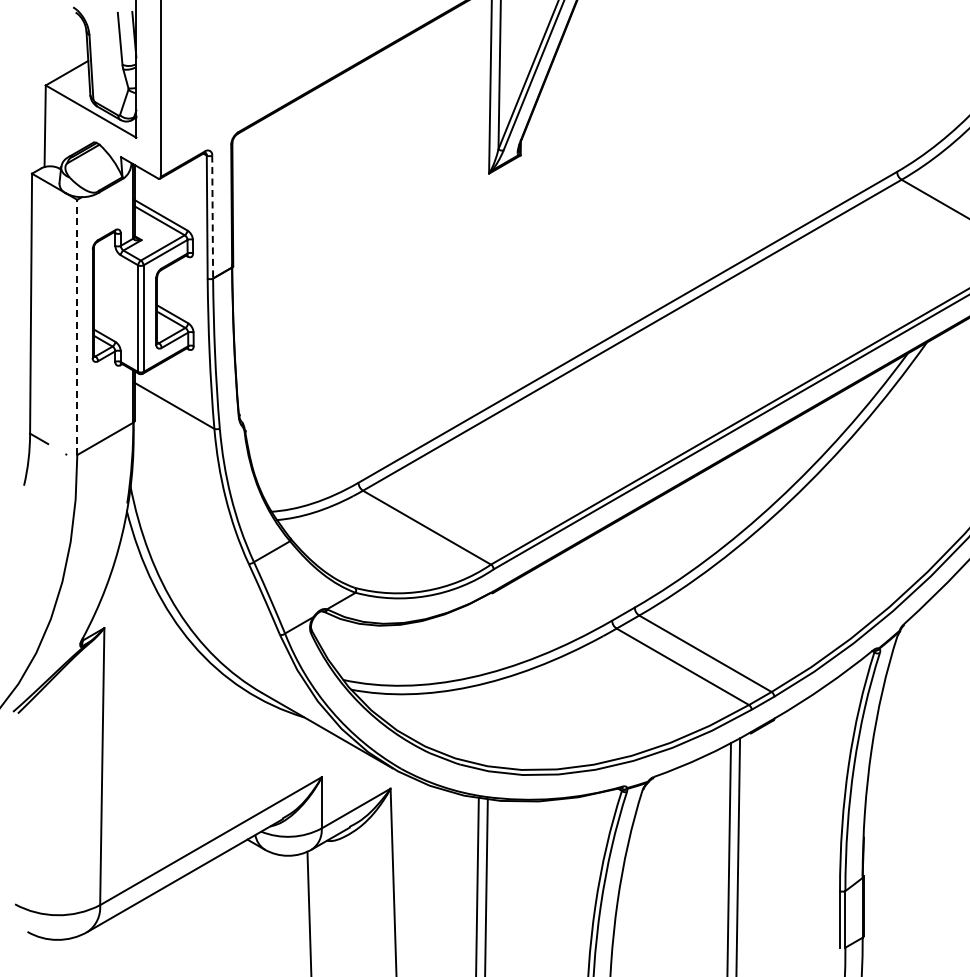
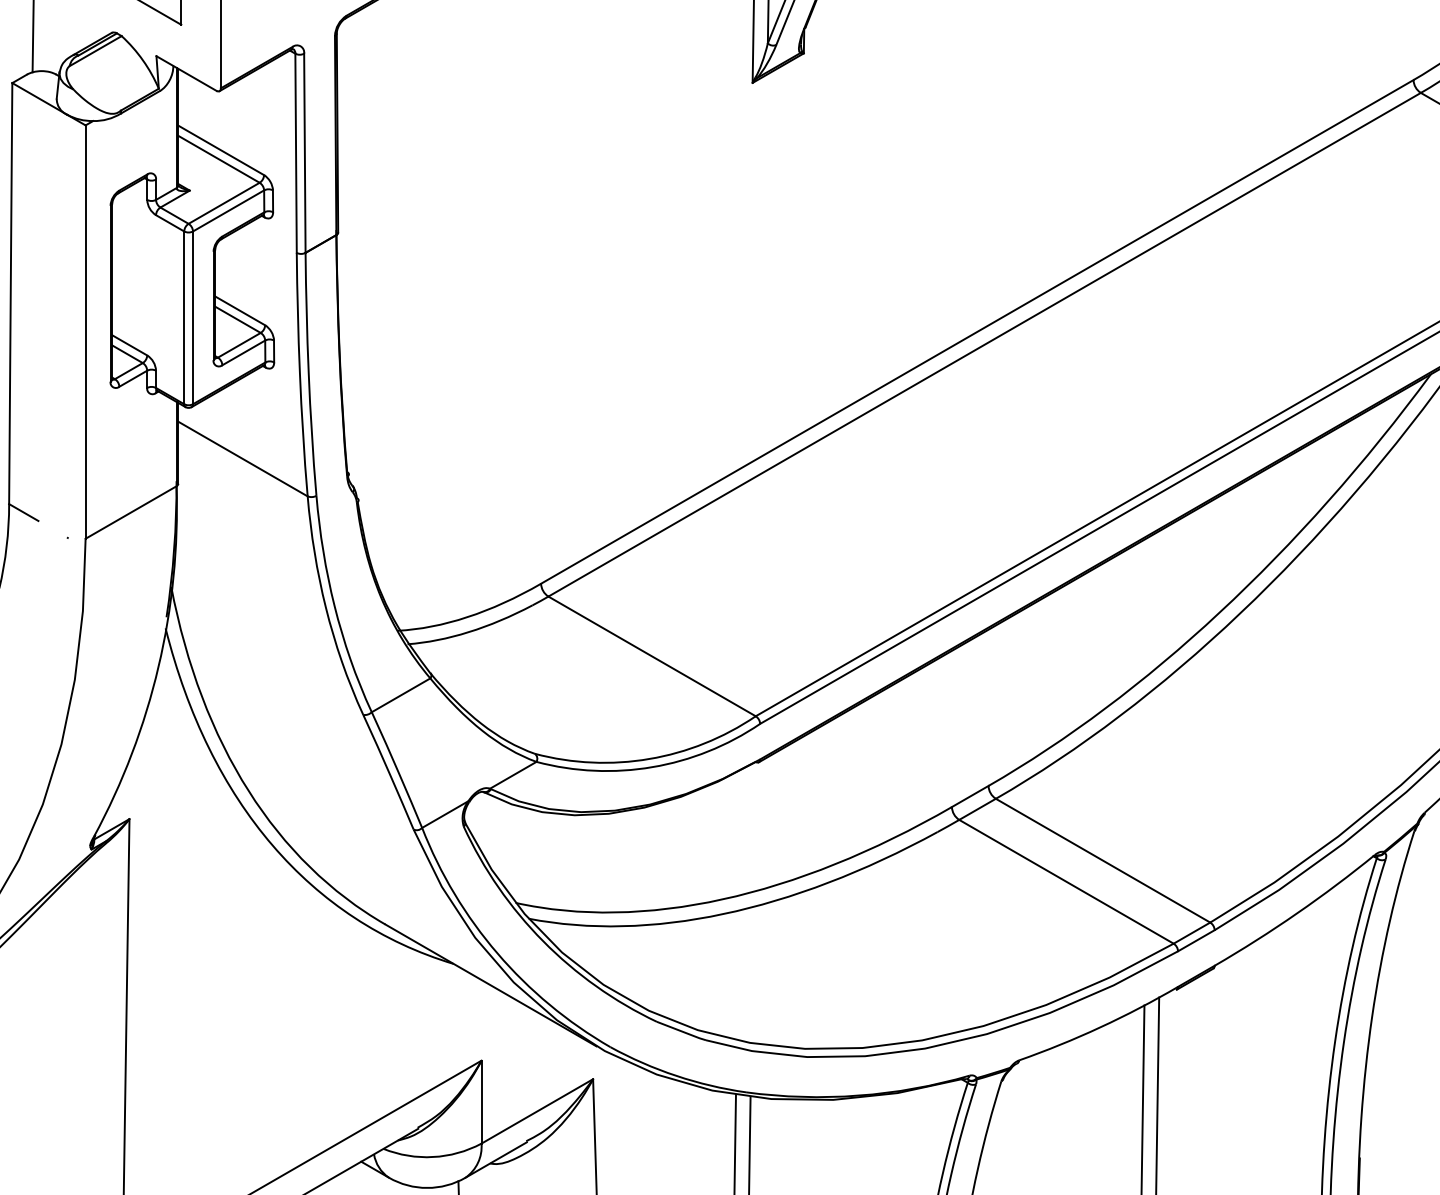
line: (212, 217) -> (304, 153), dashed -> solid
line: (77, 327) -> (85, 332), dashed -> solid

